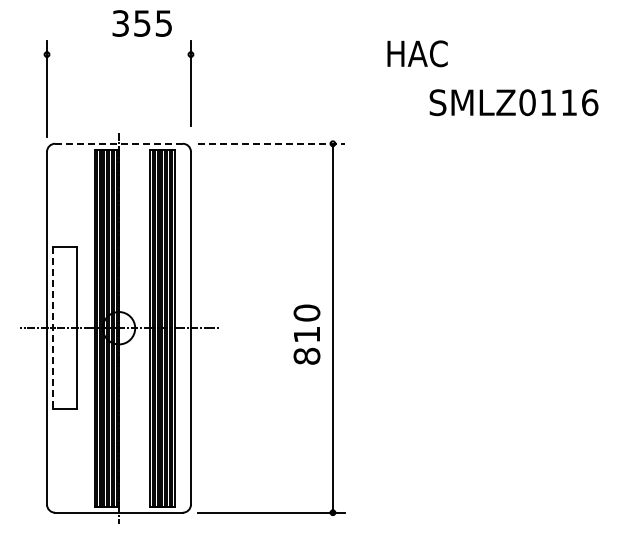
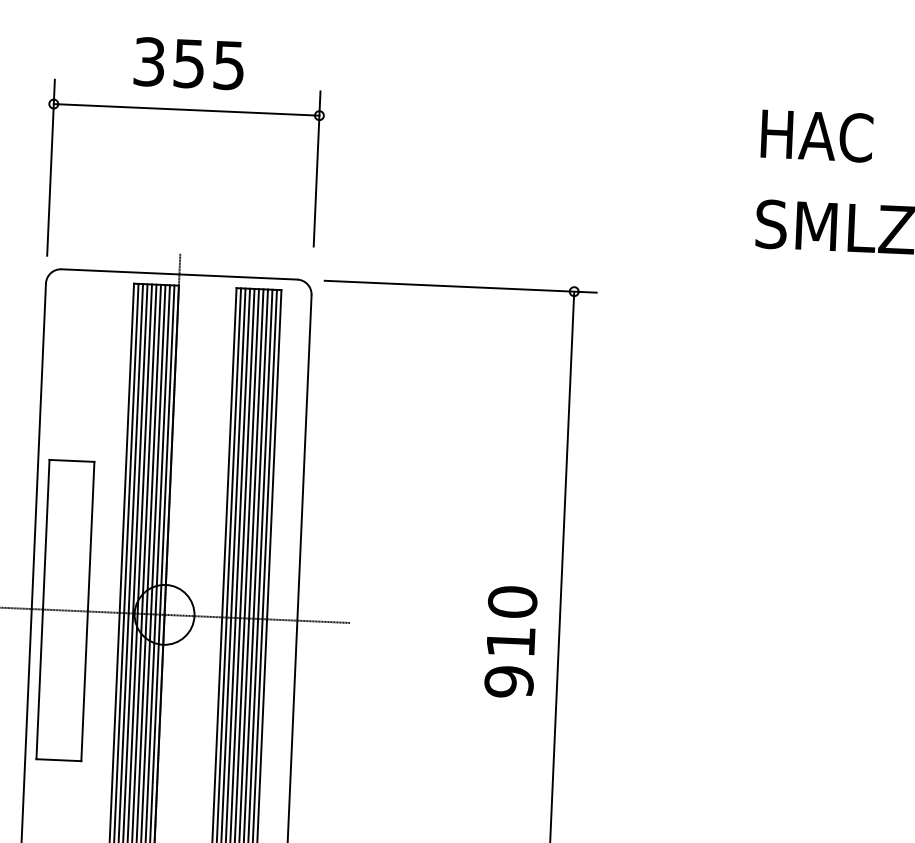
text: (141, 23) -> (187, 63), moved
text: (417, 53) -> (816, 135), moved
line: (118, 54) -> (185, 109), added
line: (118, 143) -> (178, 273), dashed -> solid
line: (271, 143) -> (460, 286), dashed -> solid
line: (53, 328) -> (43, 610), dashed -> solid
text: (306, 355) -> (508, 680), 810 -> 910

